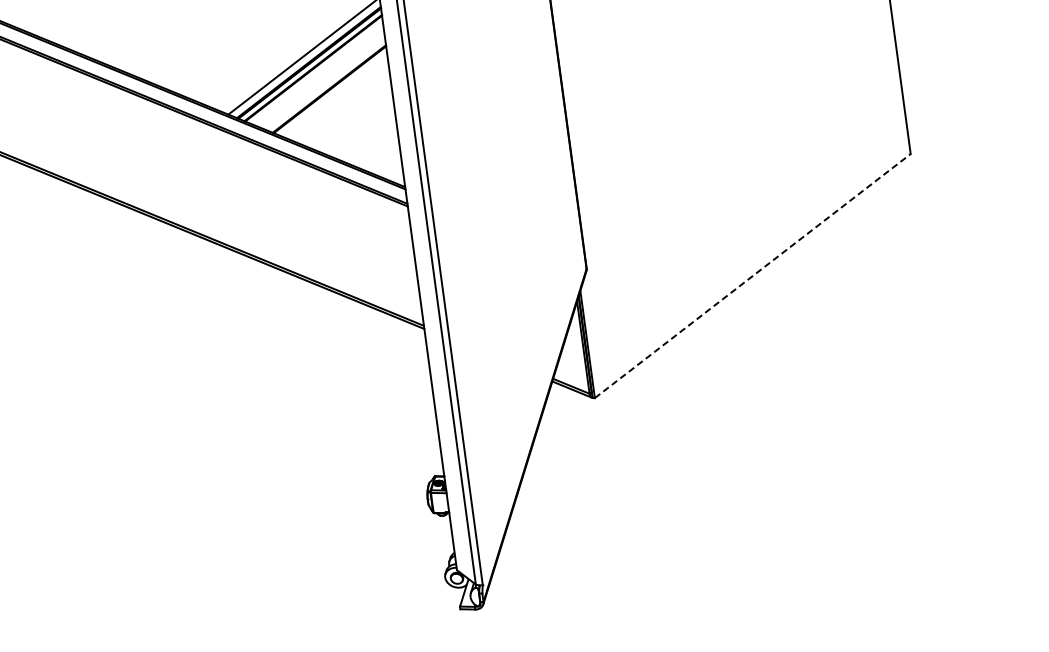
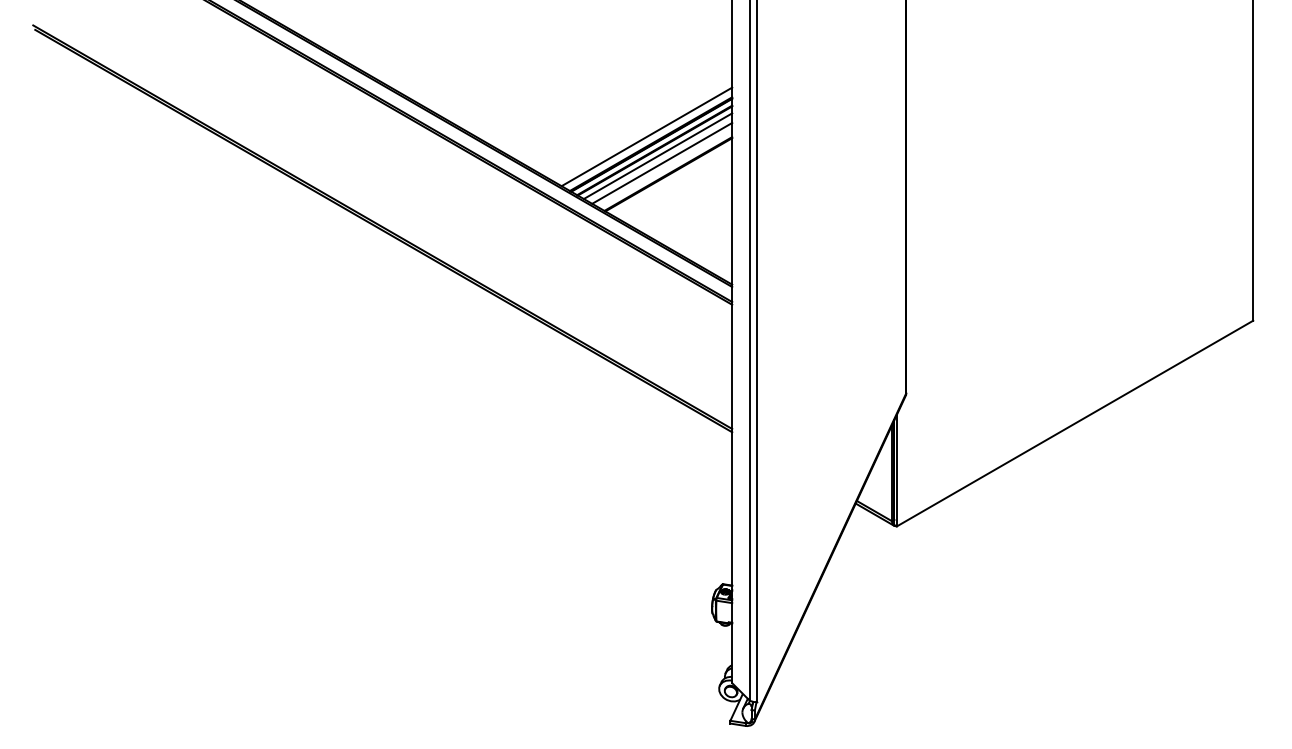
line: (316, 73) -> (657, 156), added
line: (322, 78) -> (662, 162), added
line: (753, 275) -> (1075, 423), dashed -> solid

